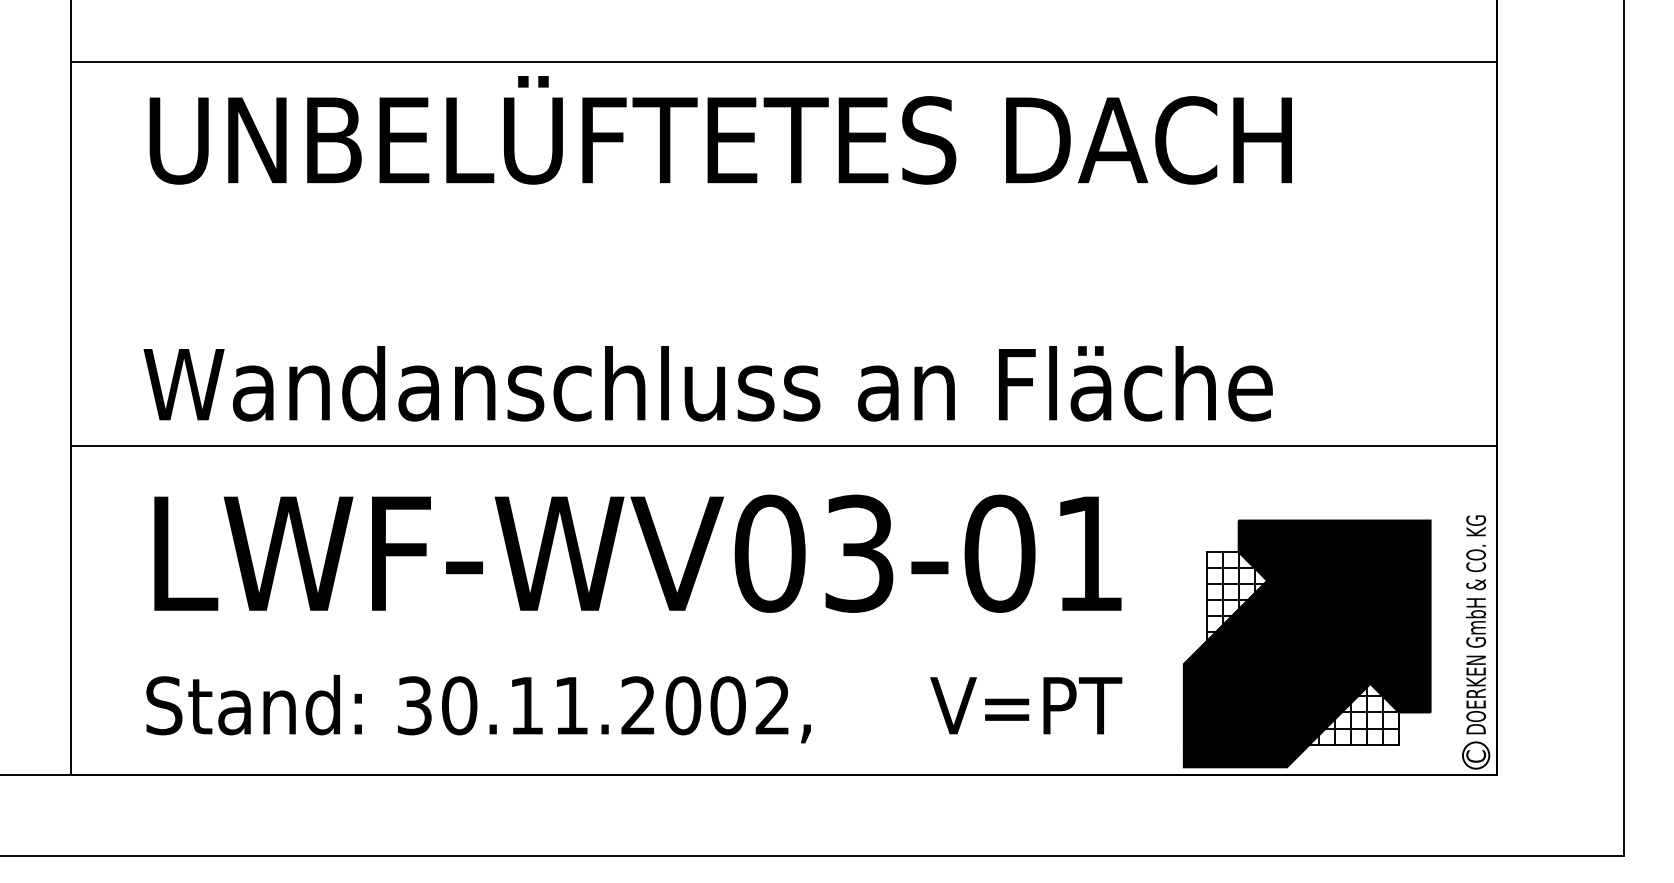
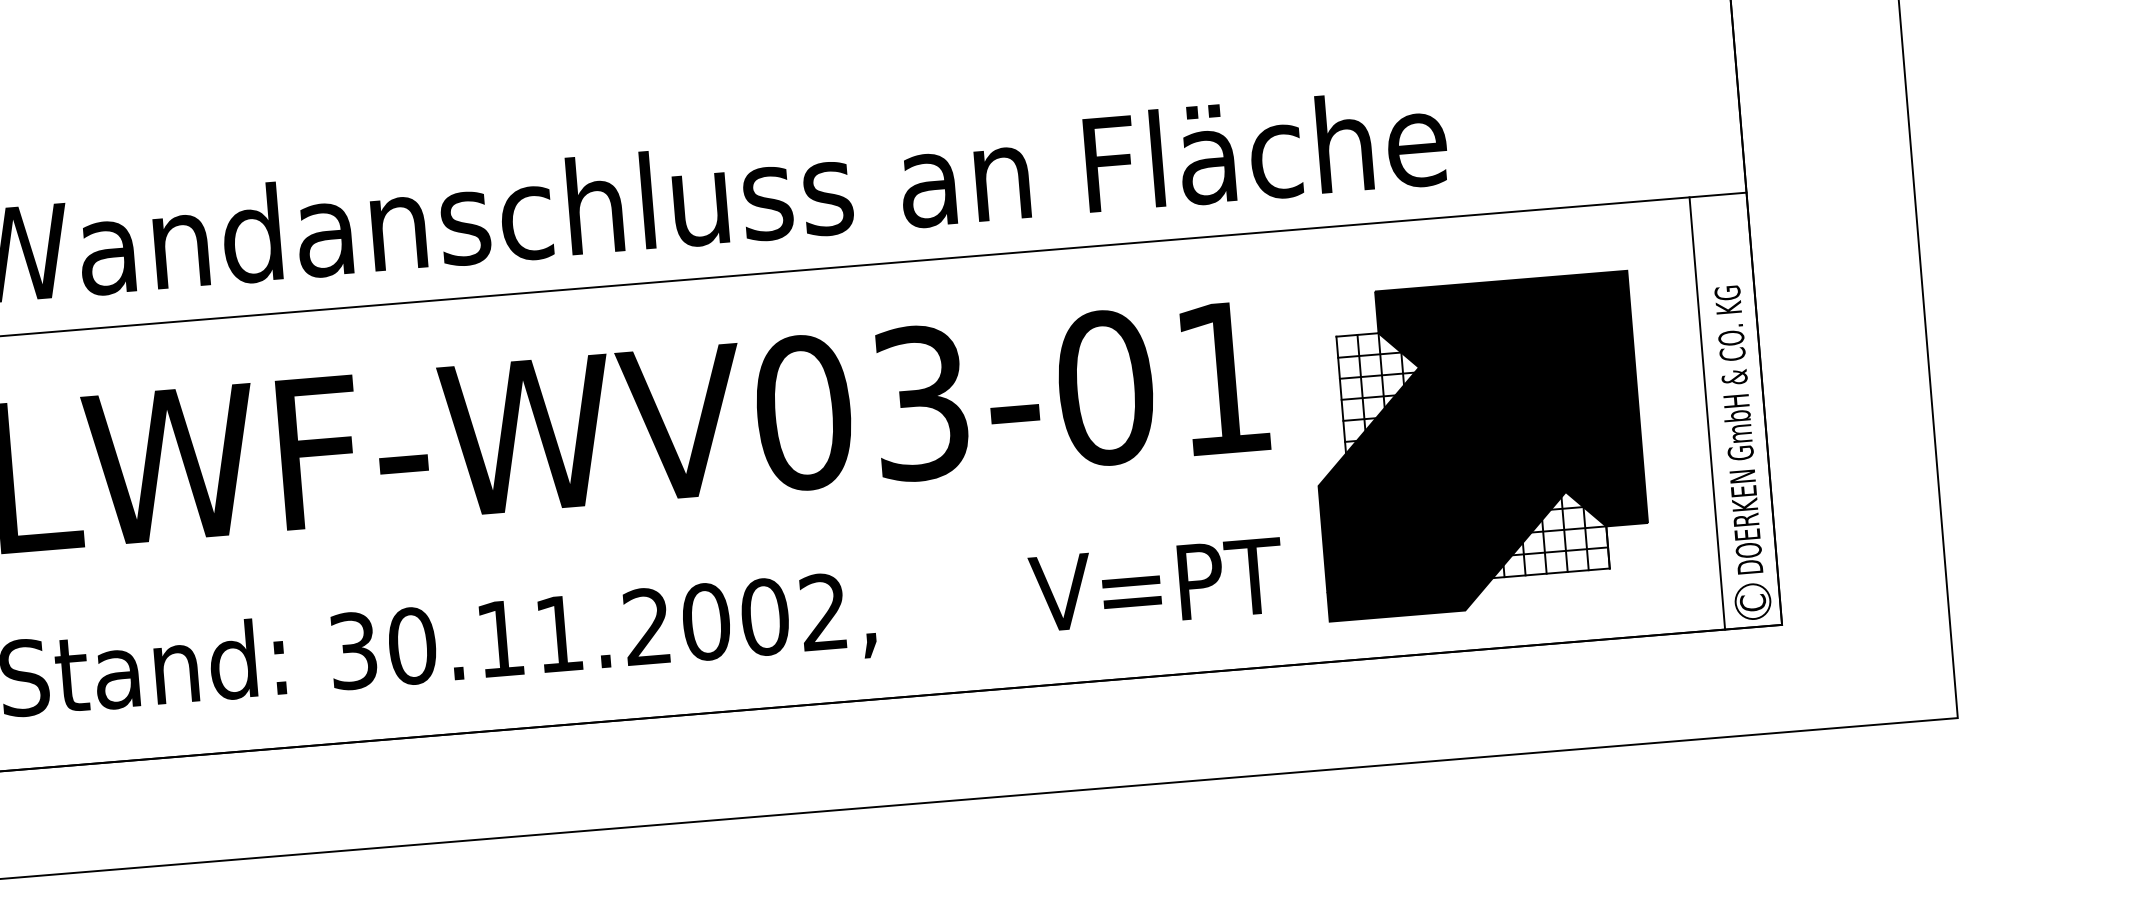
line: (1453, 609) -> (1707, 412), added
part: (1306, 643) -> (1477, 445), moved

